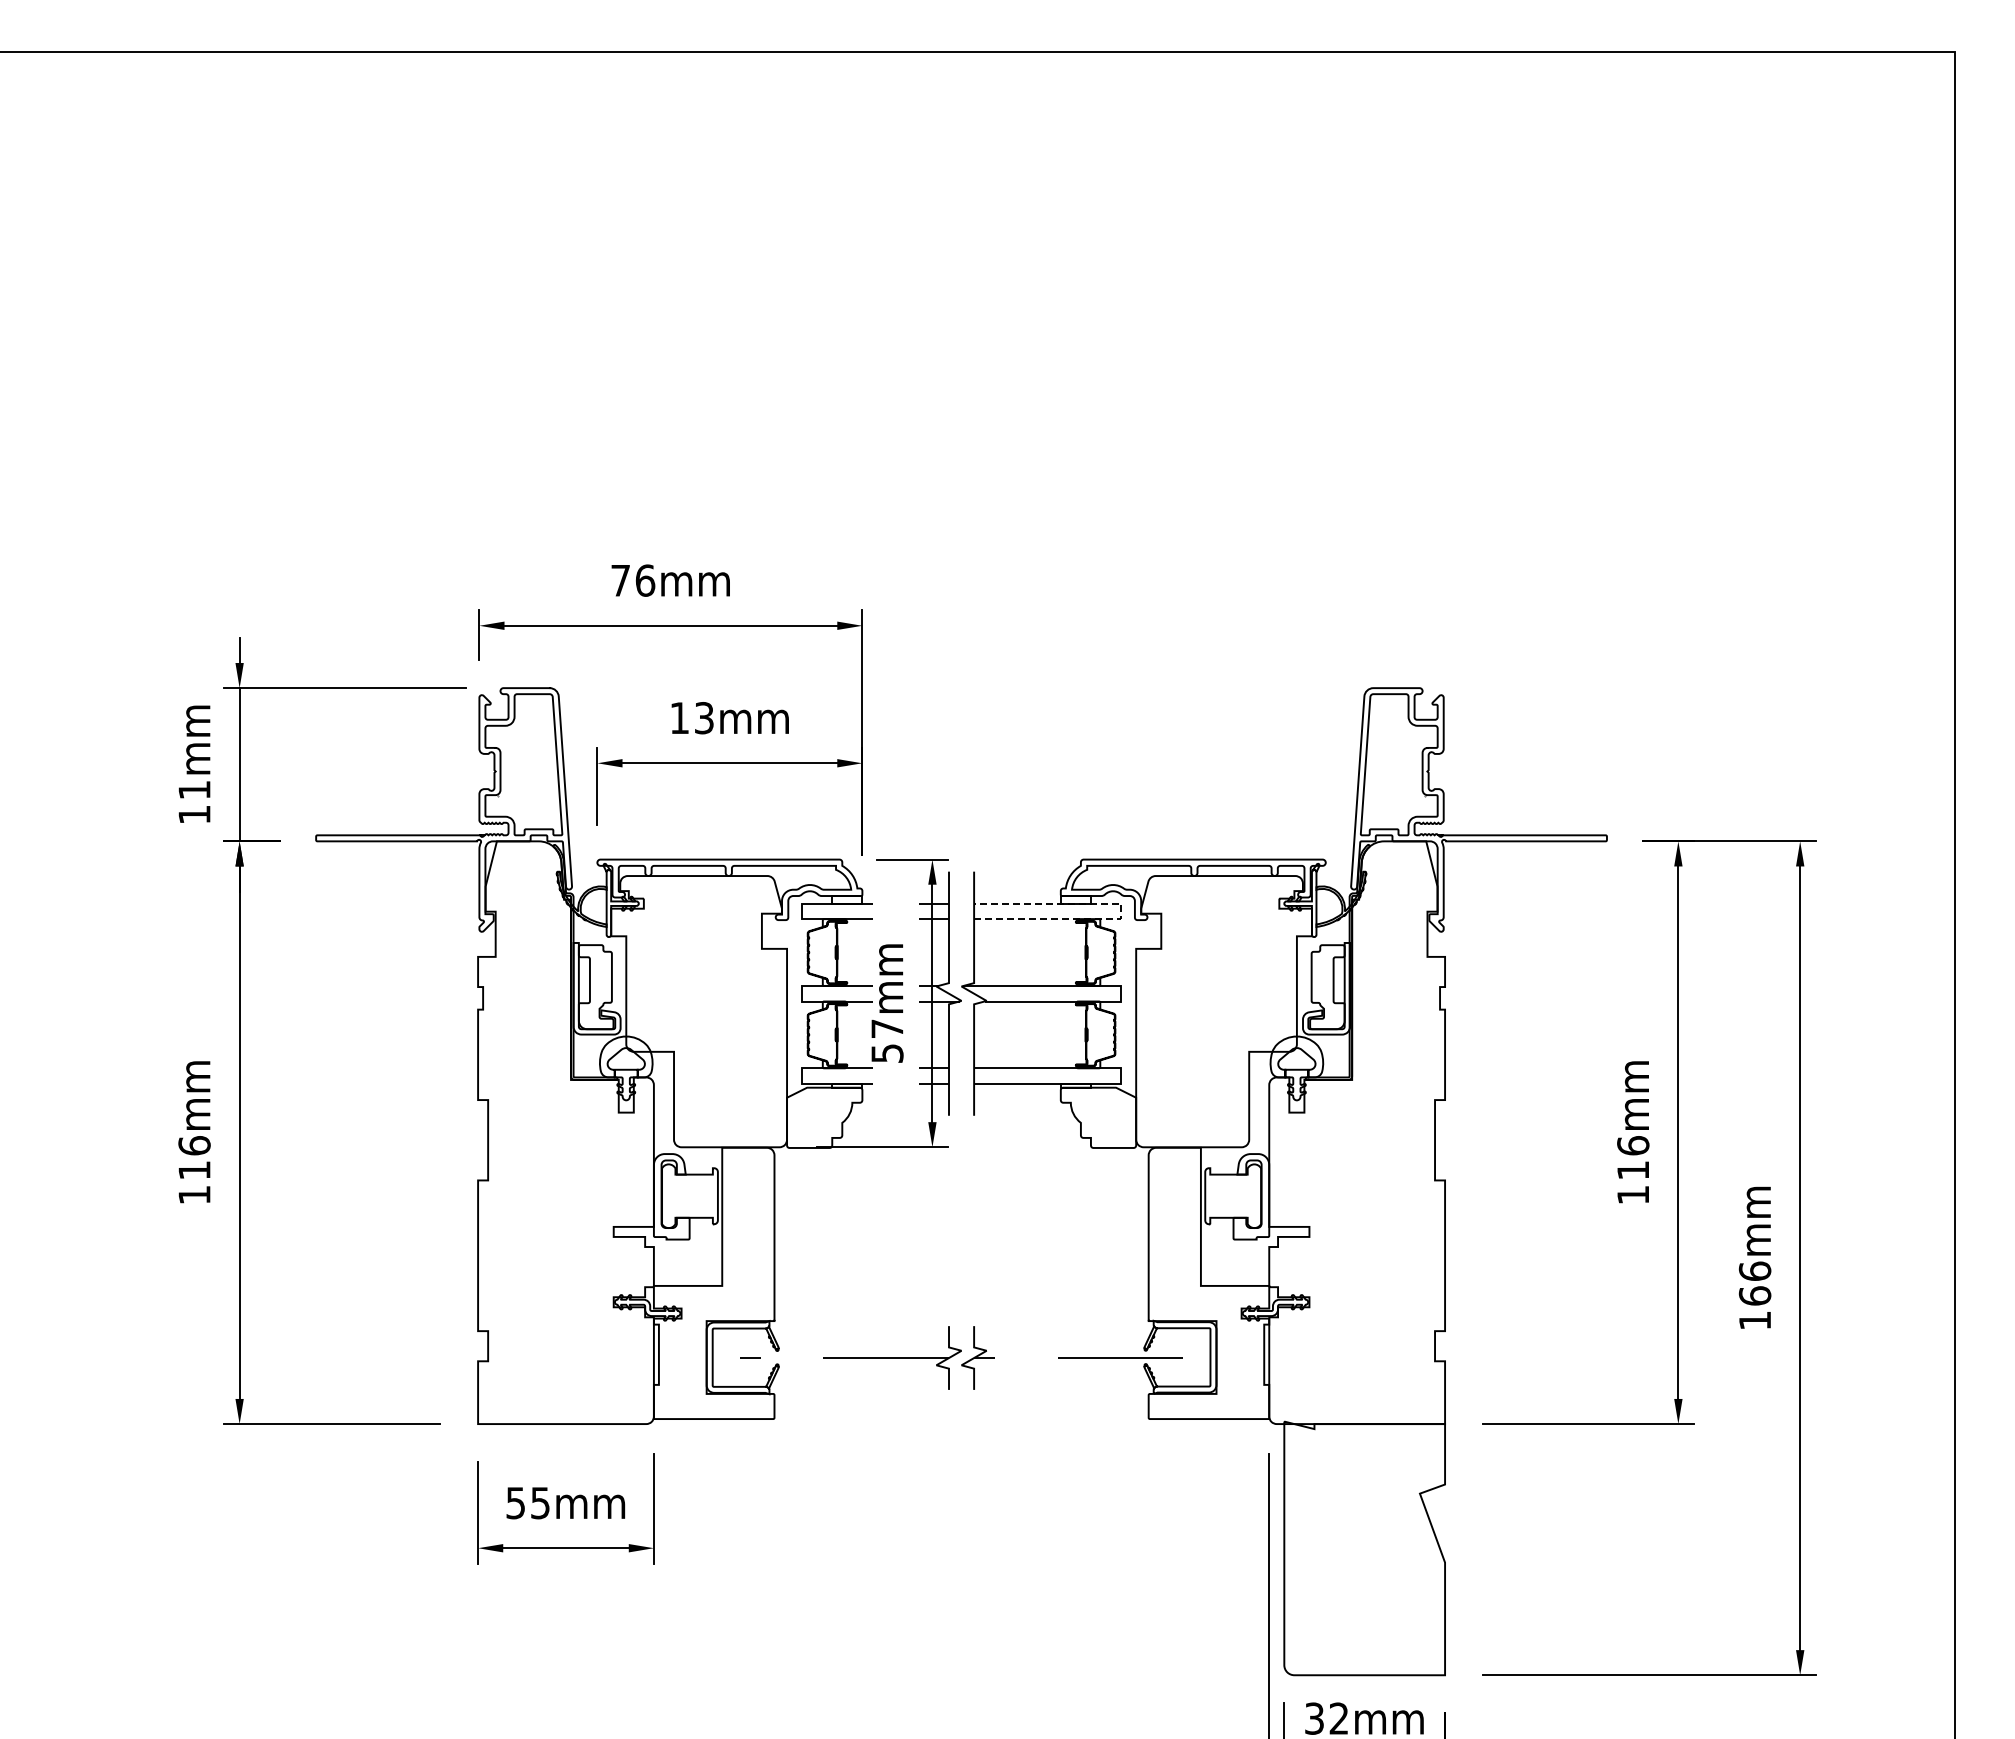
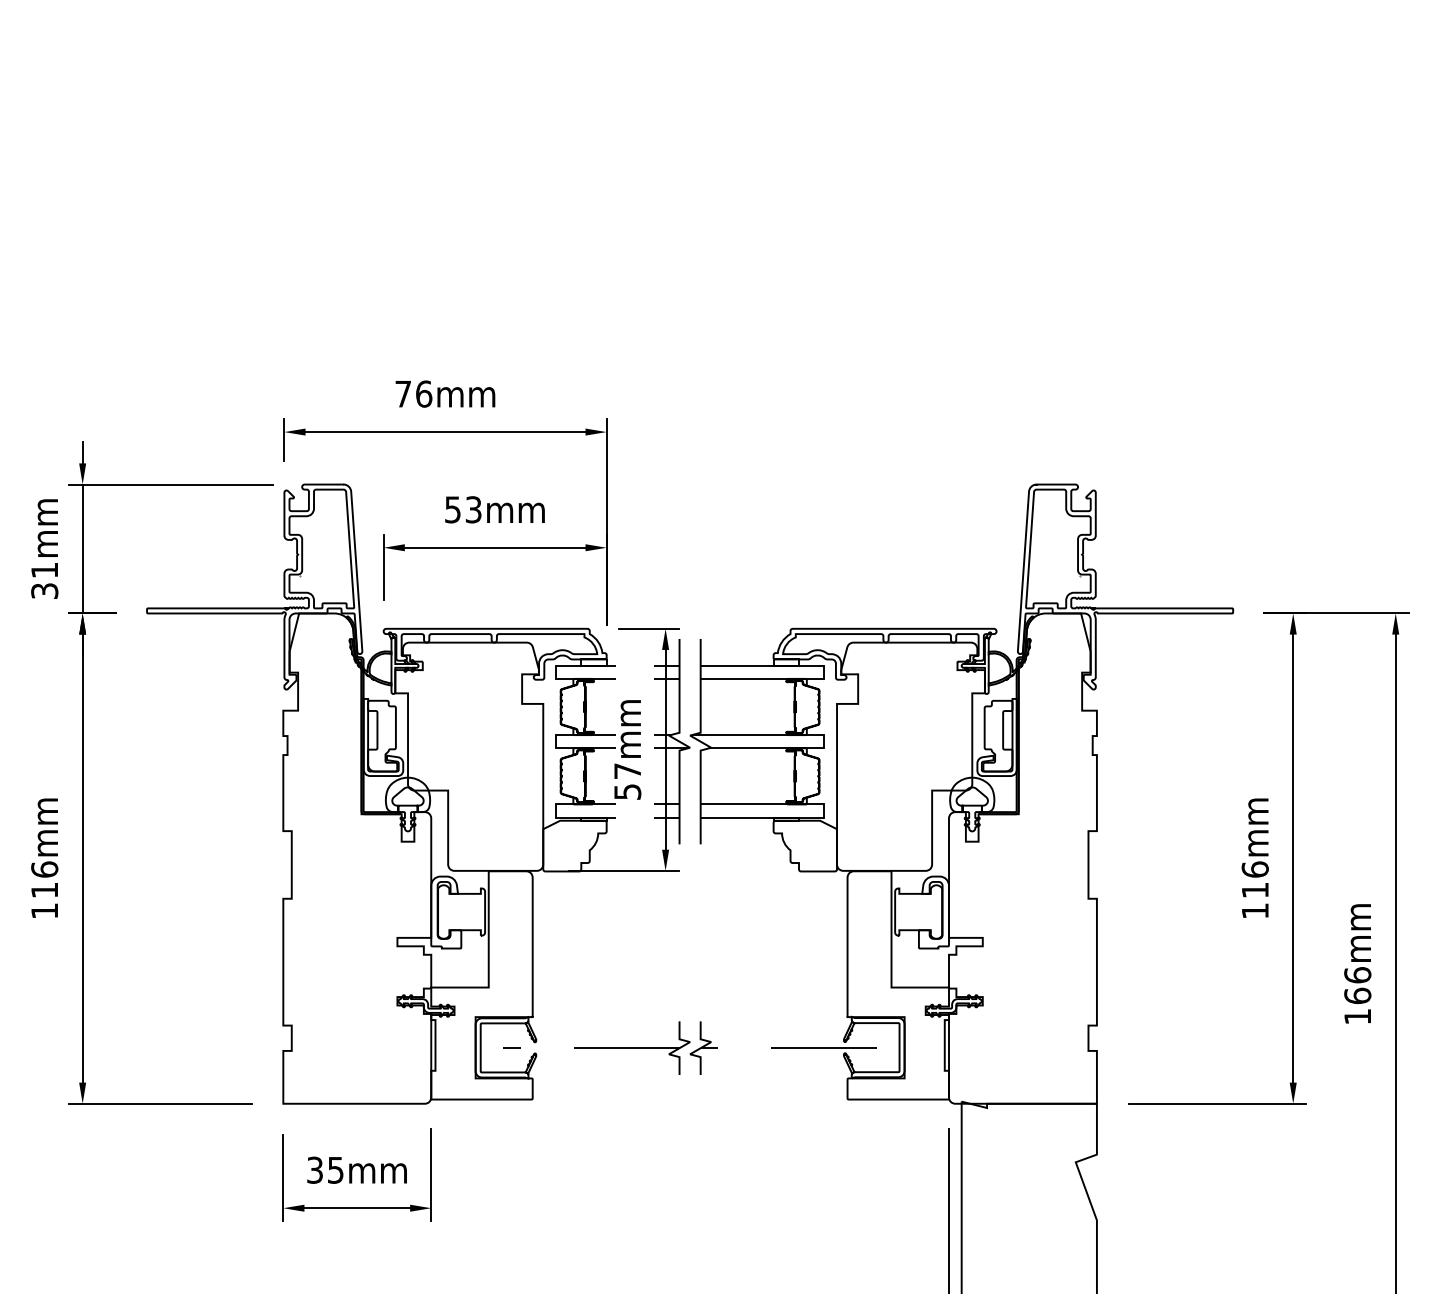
text: (679, 718) -> (452, 510), 13mm -> 53mm
text: (194, 814) -> (44, 590), 11mm -> 31mm
line: (1121, 911) -> (824, 672), dashed -> solid
text: (516, 1502) -> (315, 1169), 55mm -> 35mm

